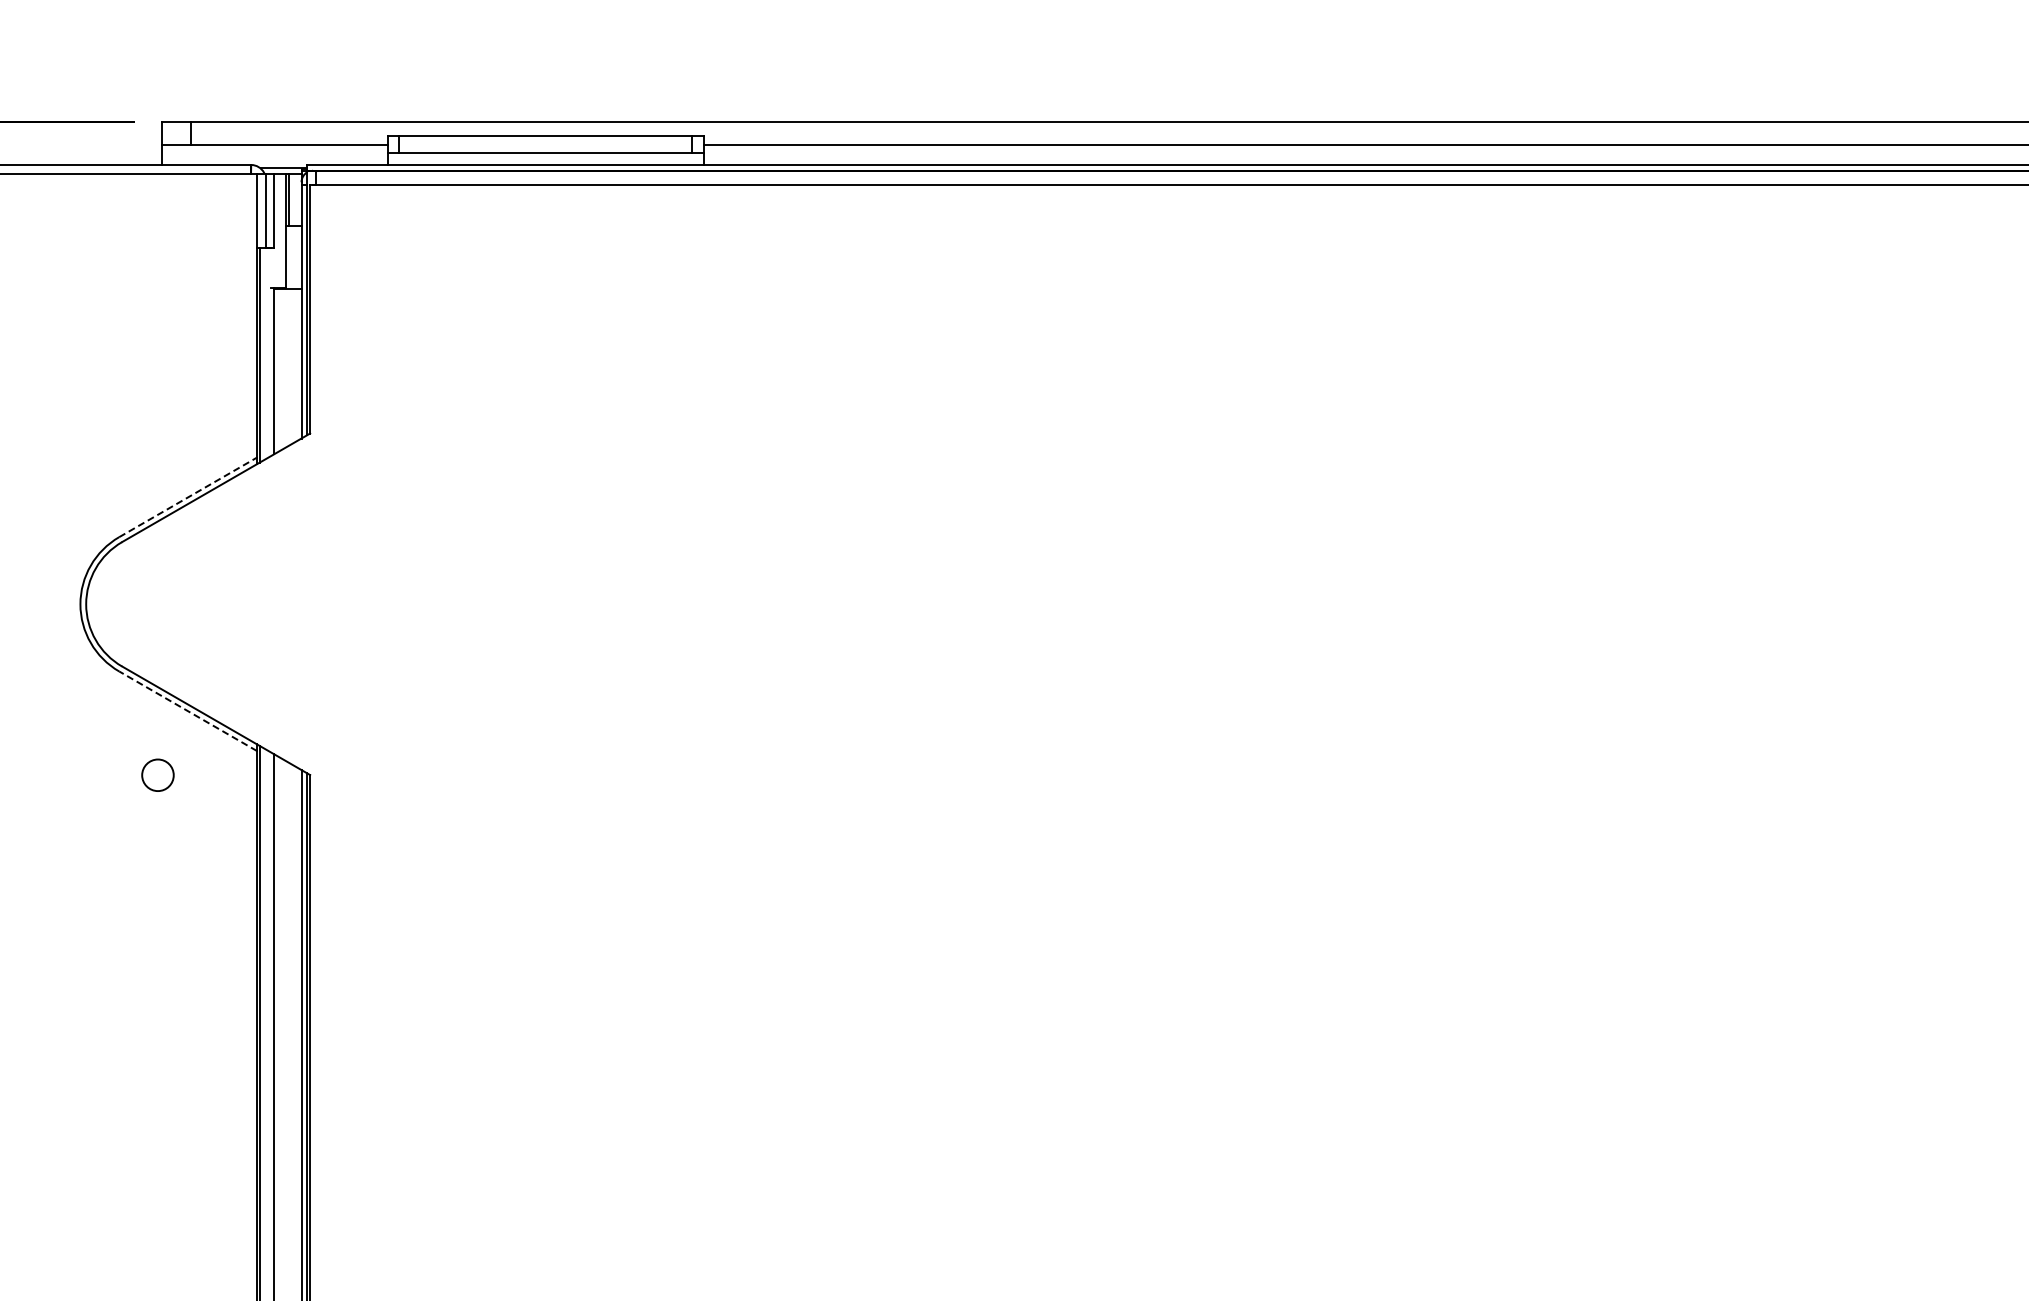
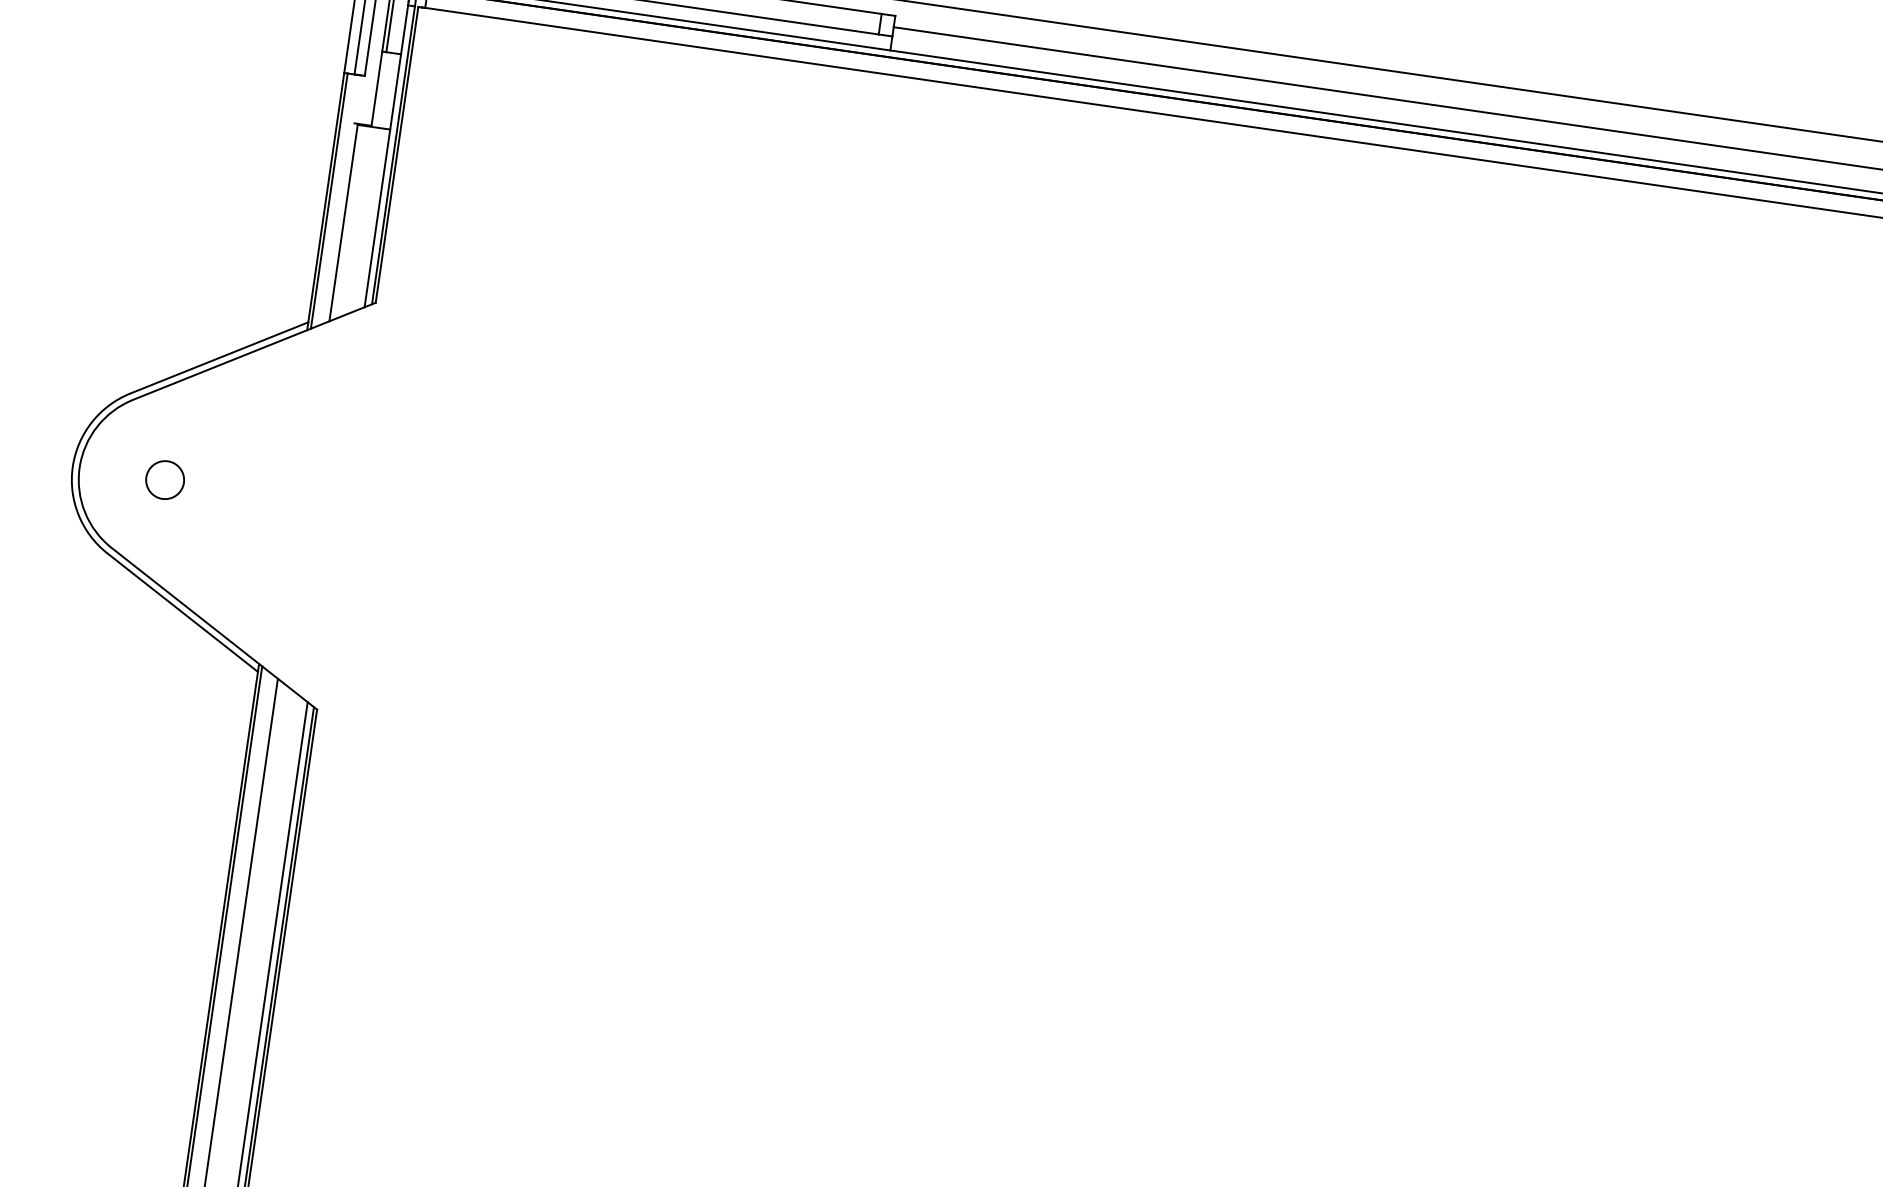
line: (188, 497) -> (219, 358), dashed -> solid
line: (188, 711) -> (183, 613), dashed -> solid
circle: (157, 774) -> (164, 479), moved

